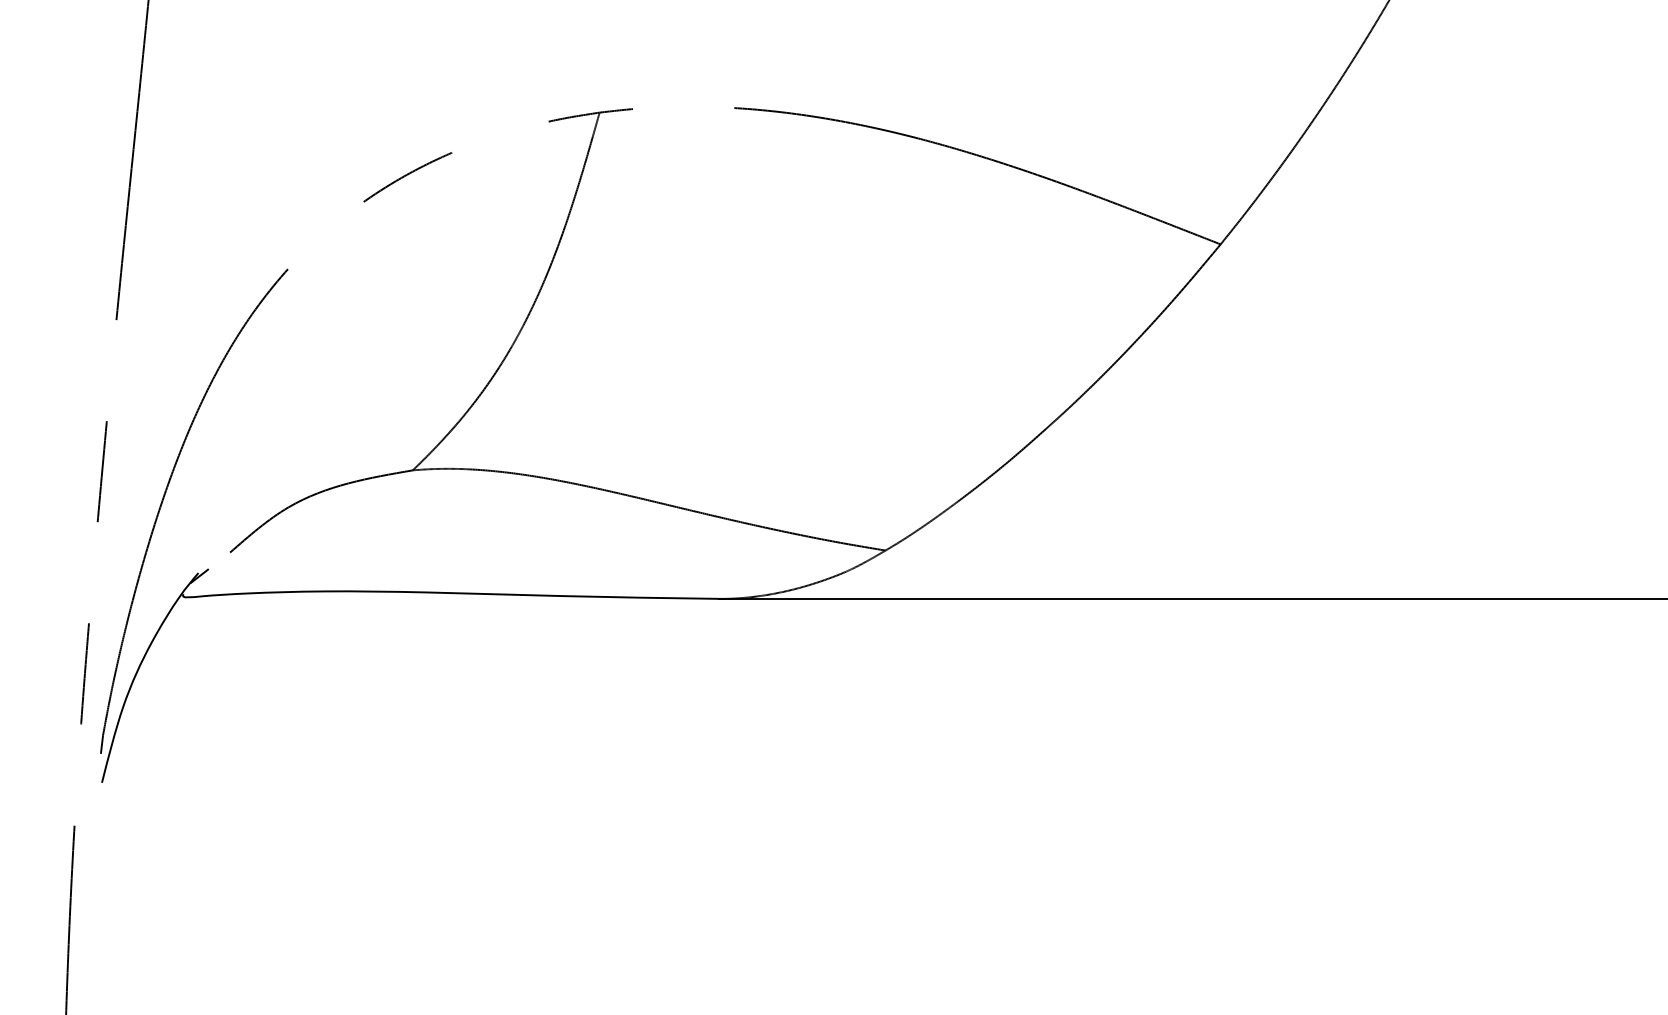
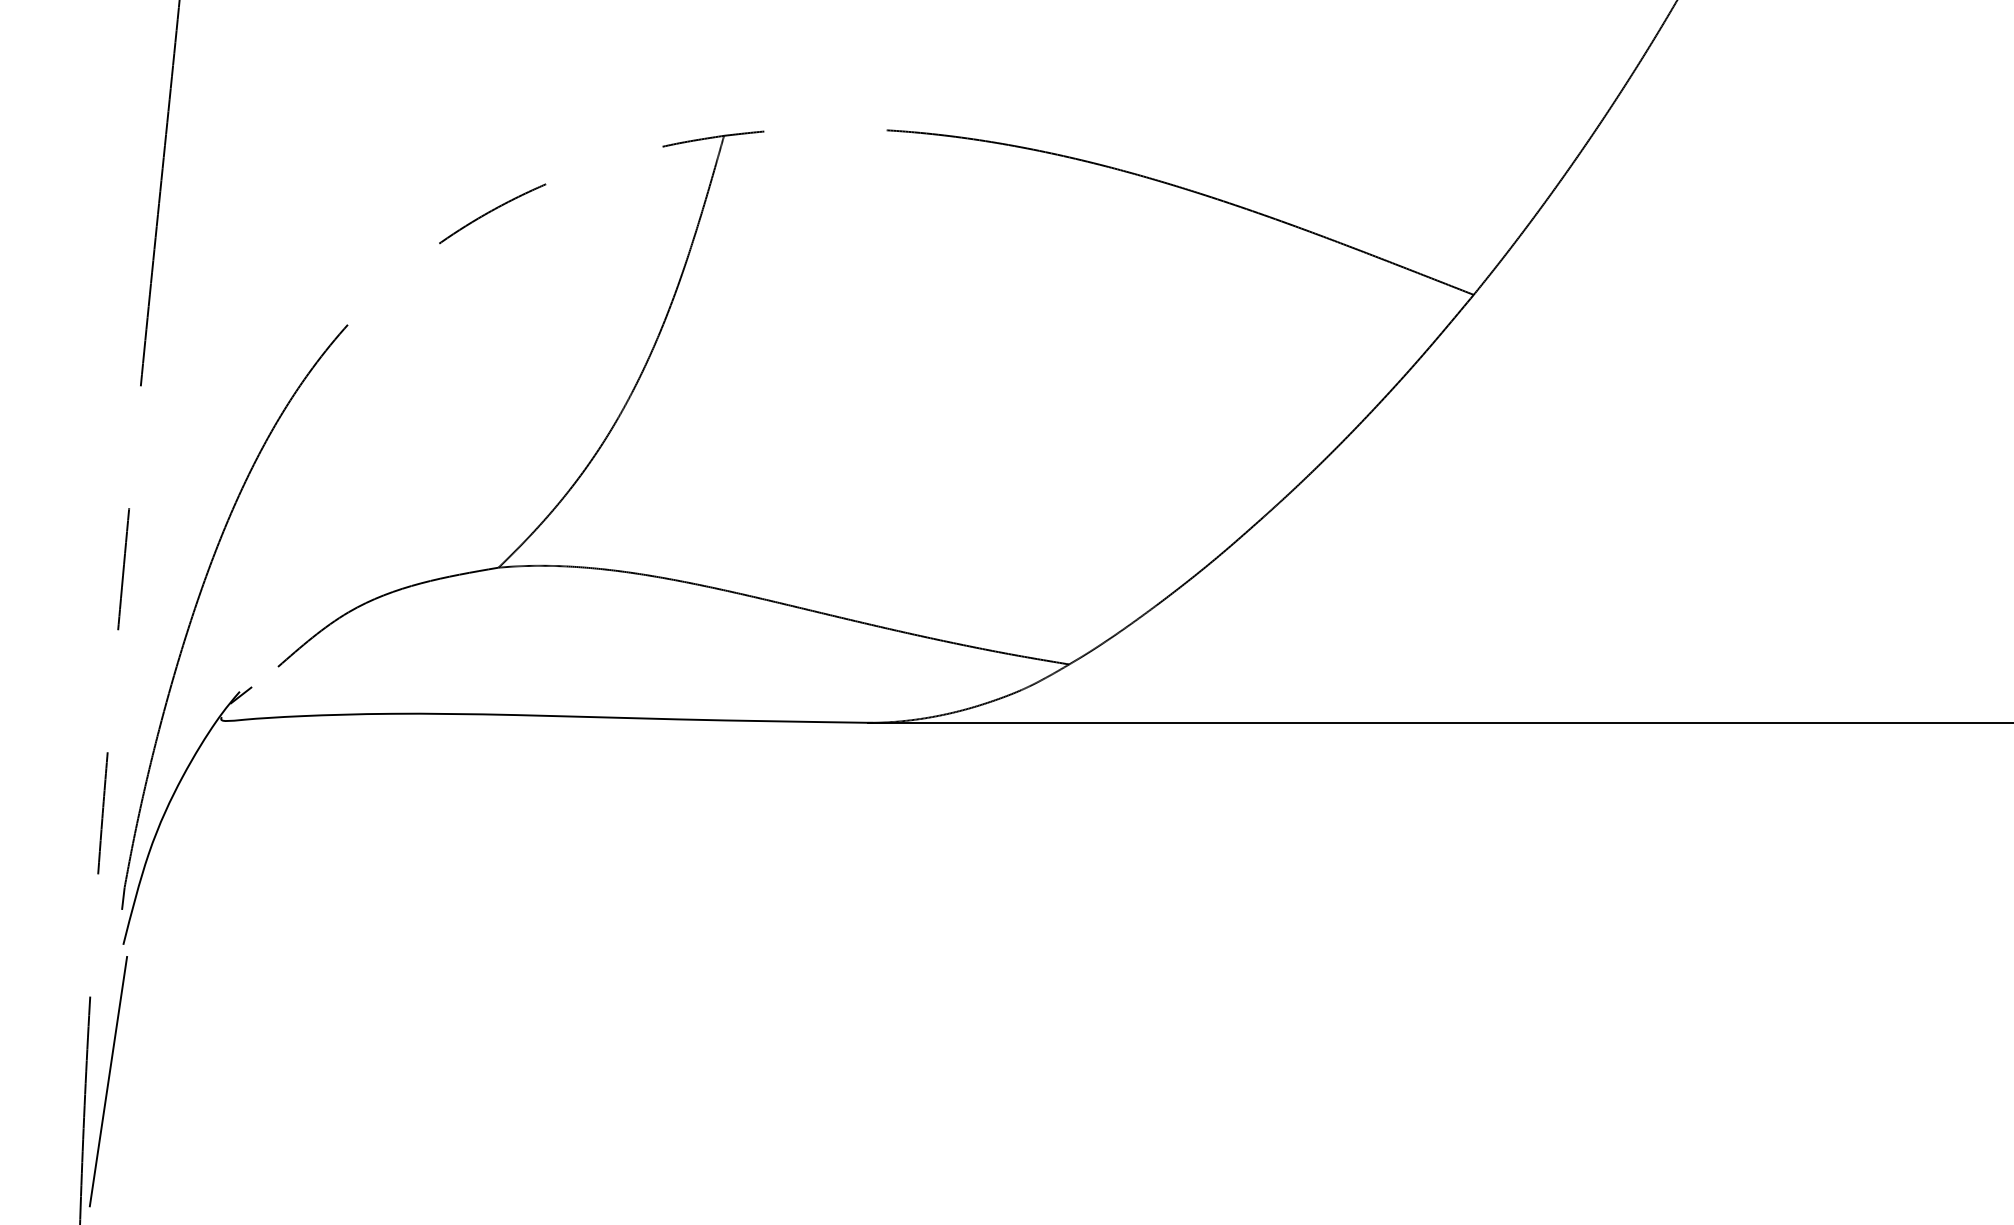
line: (89, 896) -> (108, 1081), added

